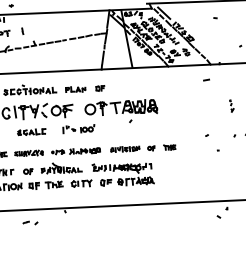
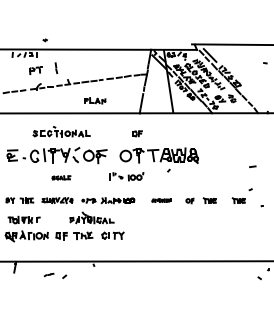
part: (22, 31) -> (56, 68), size x1.6
line: (206, 79) -> (252, 166), moved
part: (76, 89) -> (95, 100), moved
part: (78, 128) -> (126, 176), moved
part: (31, 131) -> (61, 177), size x0.6
part: (196, 146) -> (238, 200), added
part: (125, 149) -> (161, 200), size x0.6
part: (27, 170) -> (55, 219), removed
part: (123, 174) -> (158, 227), removed
part: (30, 222) -> (55, 275), size x1.4

